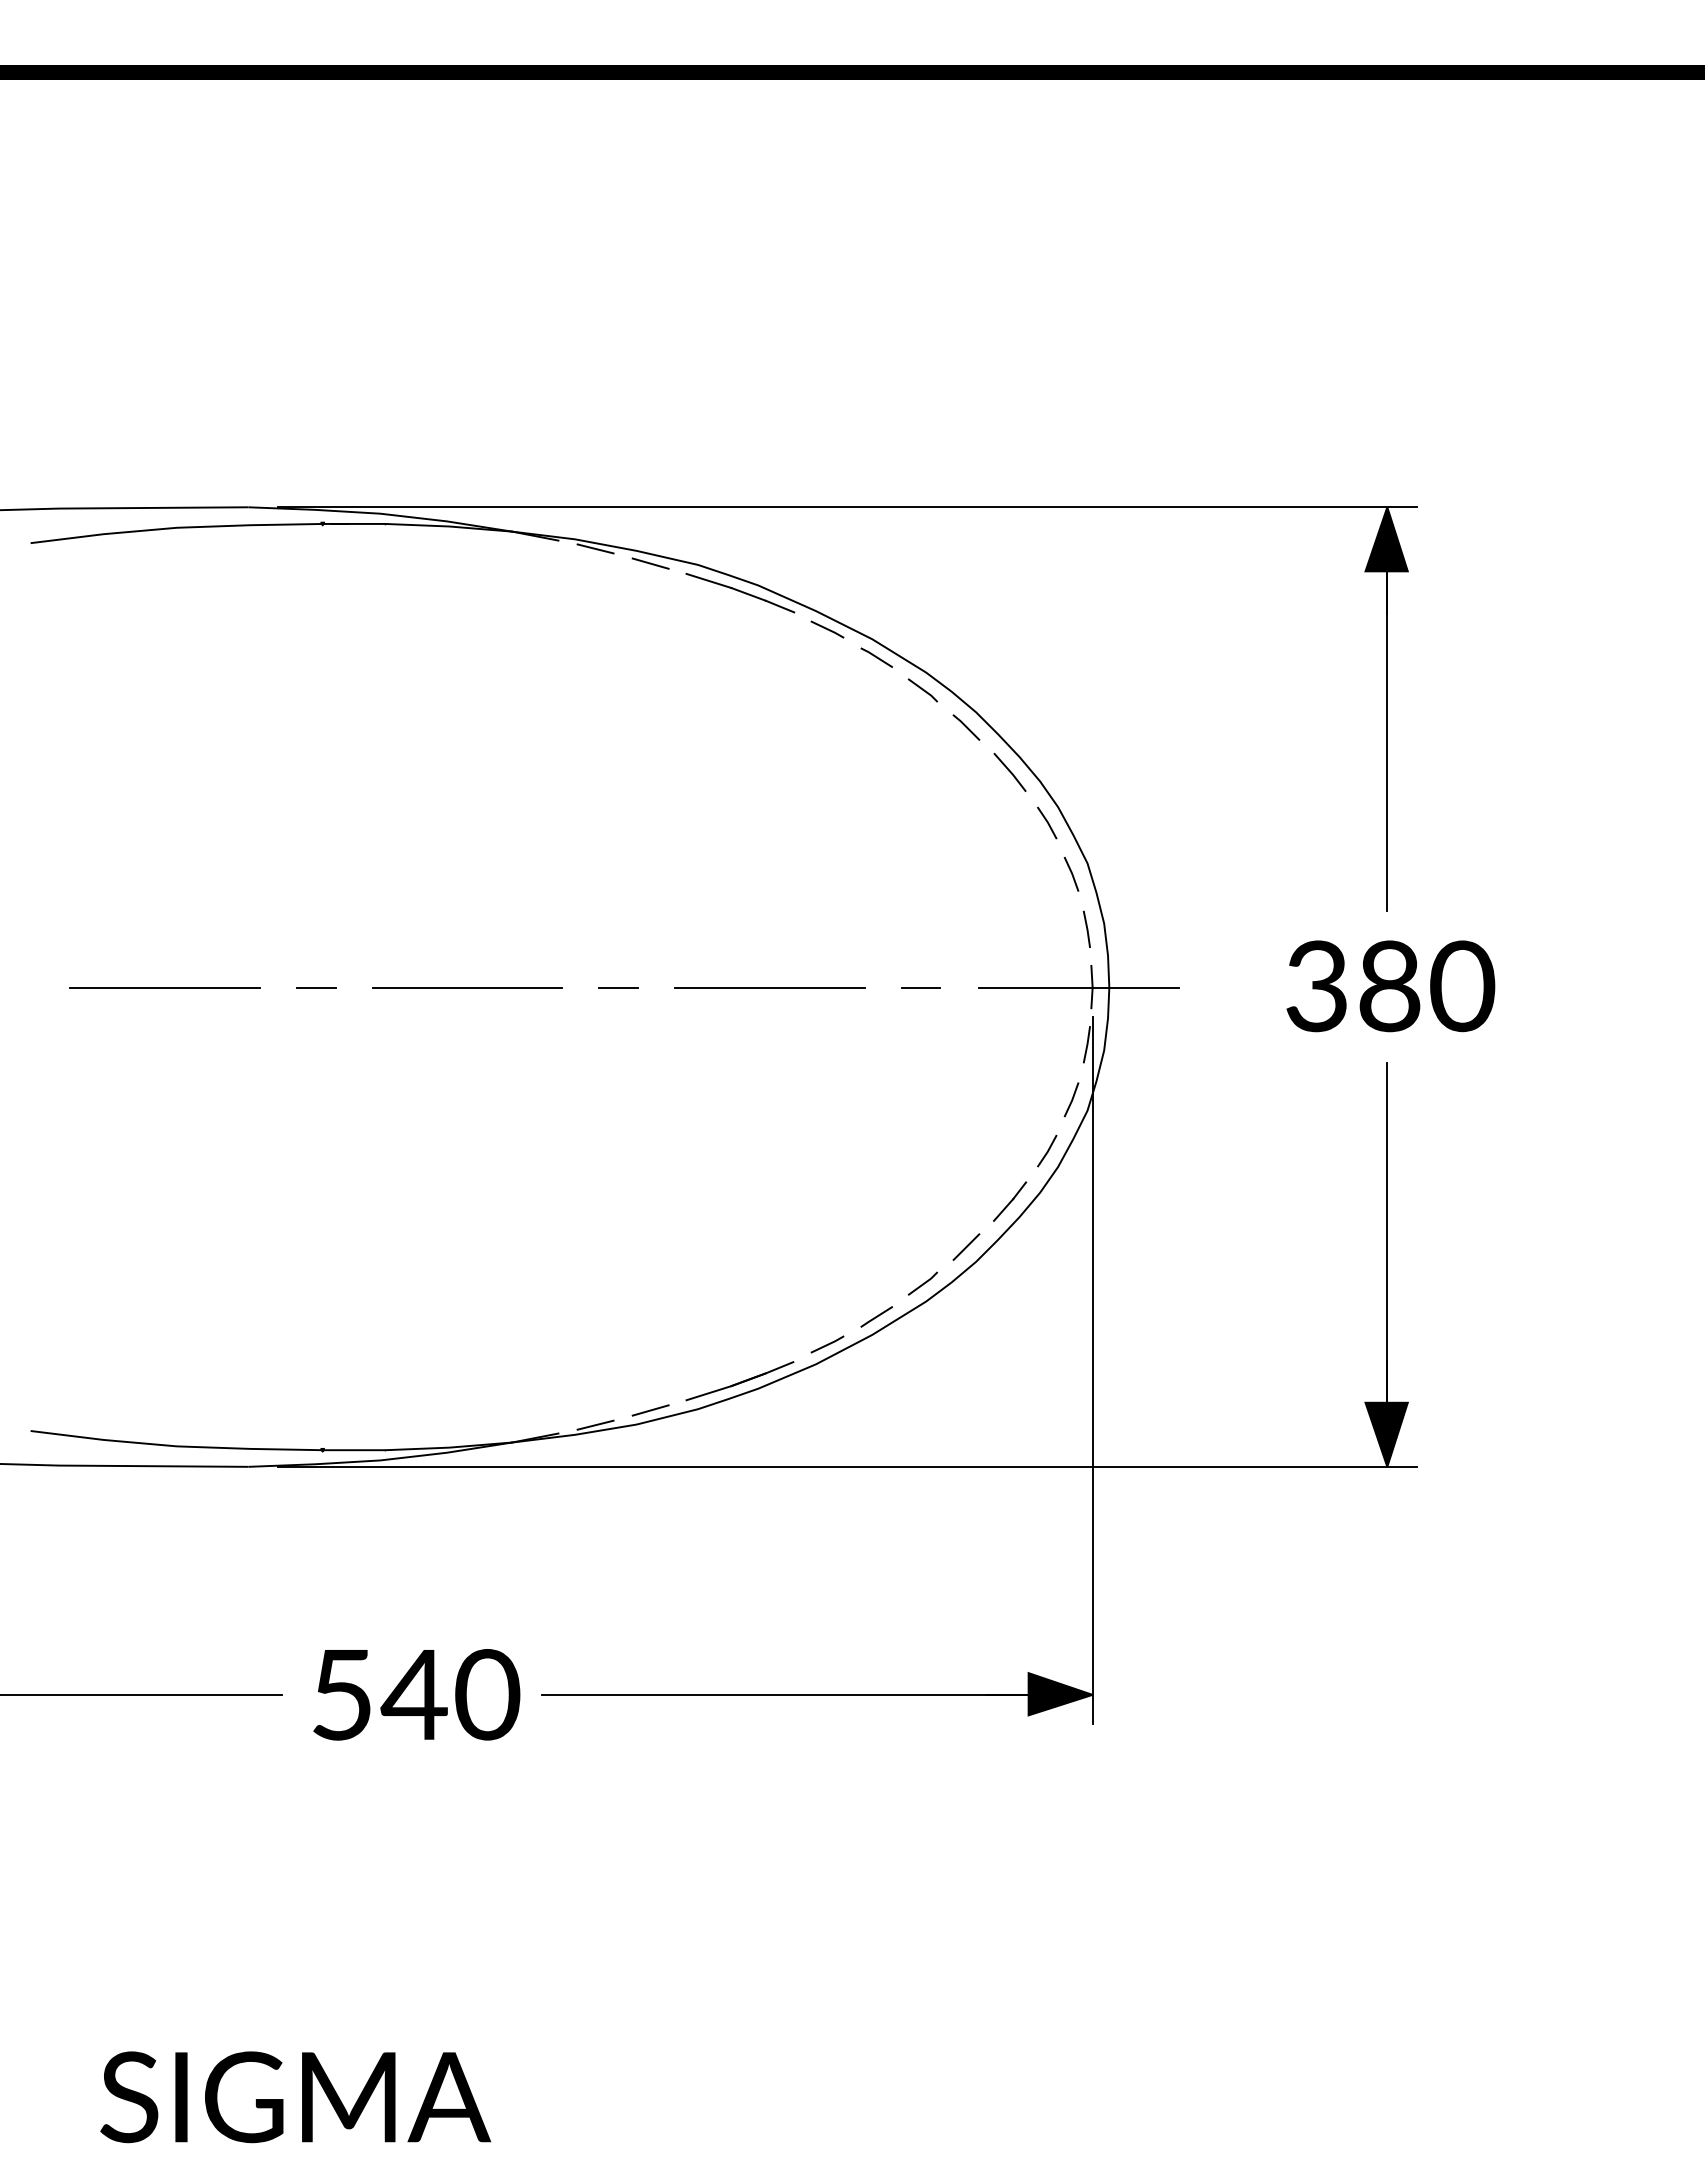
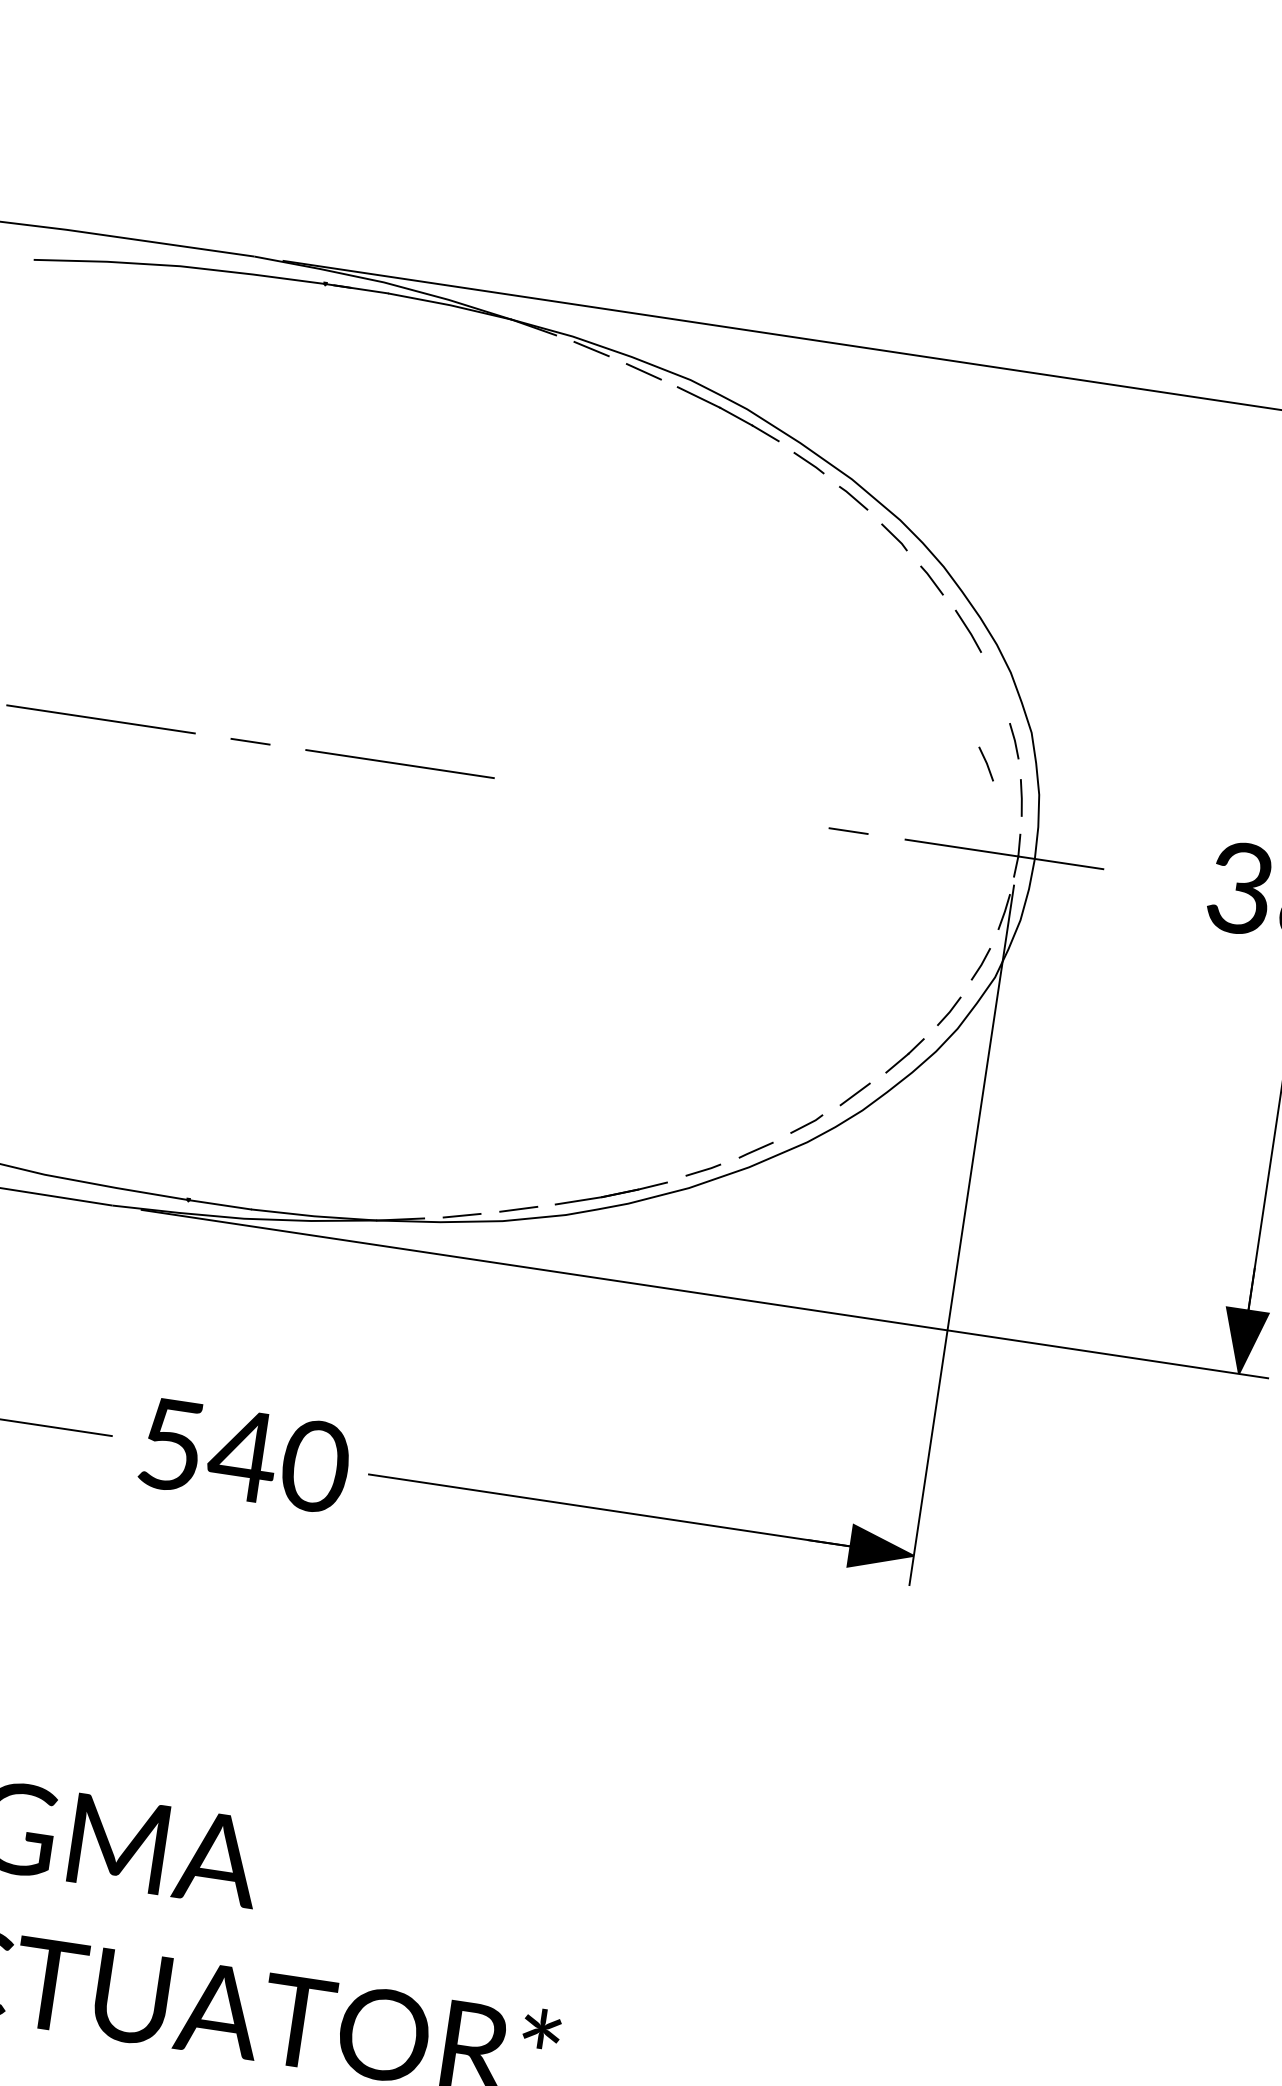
line: (1047, 822) -> (986, 763), moved
line: (618, 987) -> (549, 786), removed
line: (769, 987) -> (698, 808), removed

